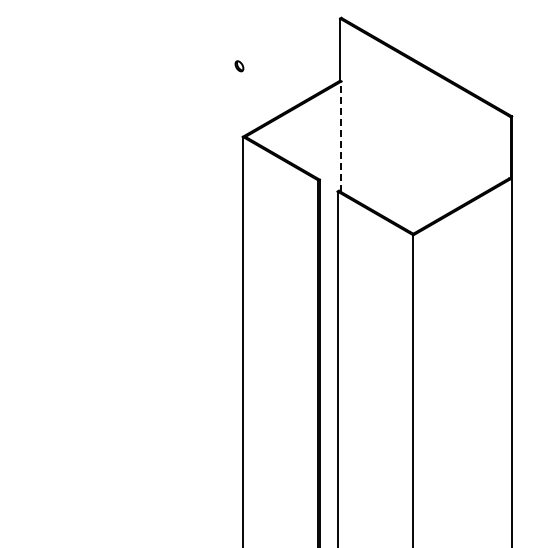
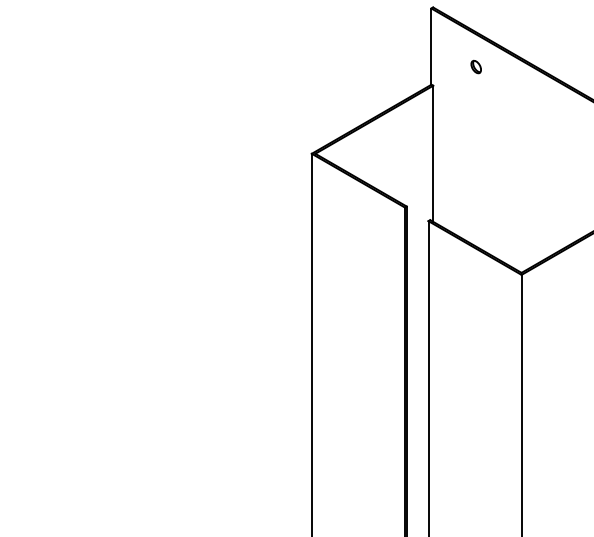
part: (239, 66) -> (476, 67), moved
line: (341, 136) -> (433, 153), dashed -> solid

